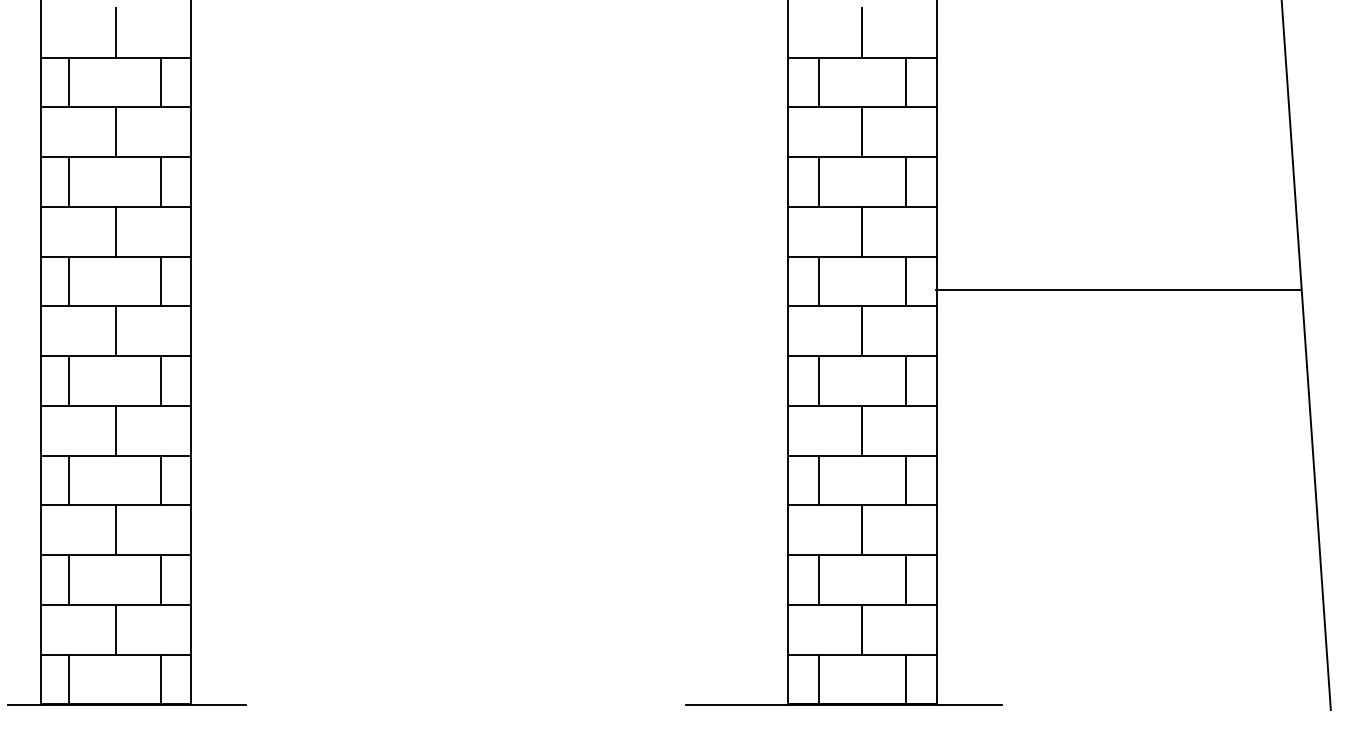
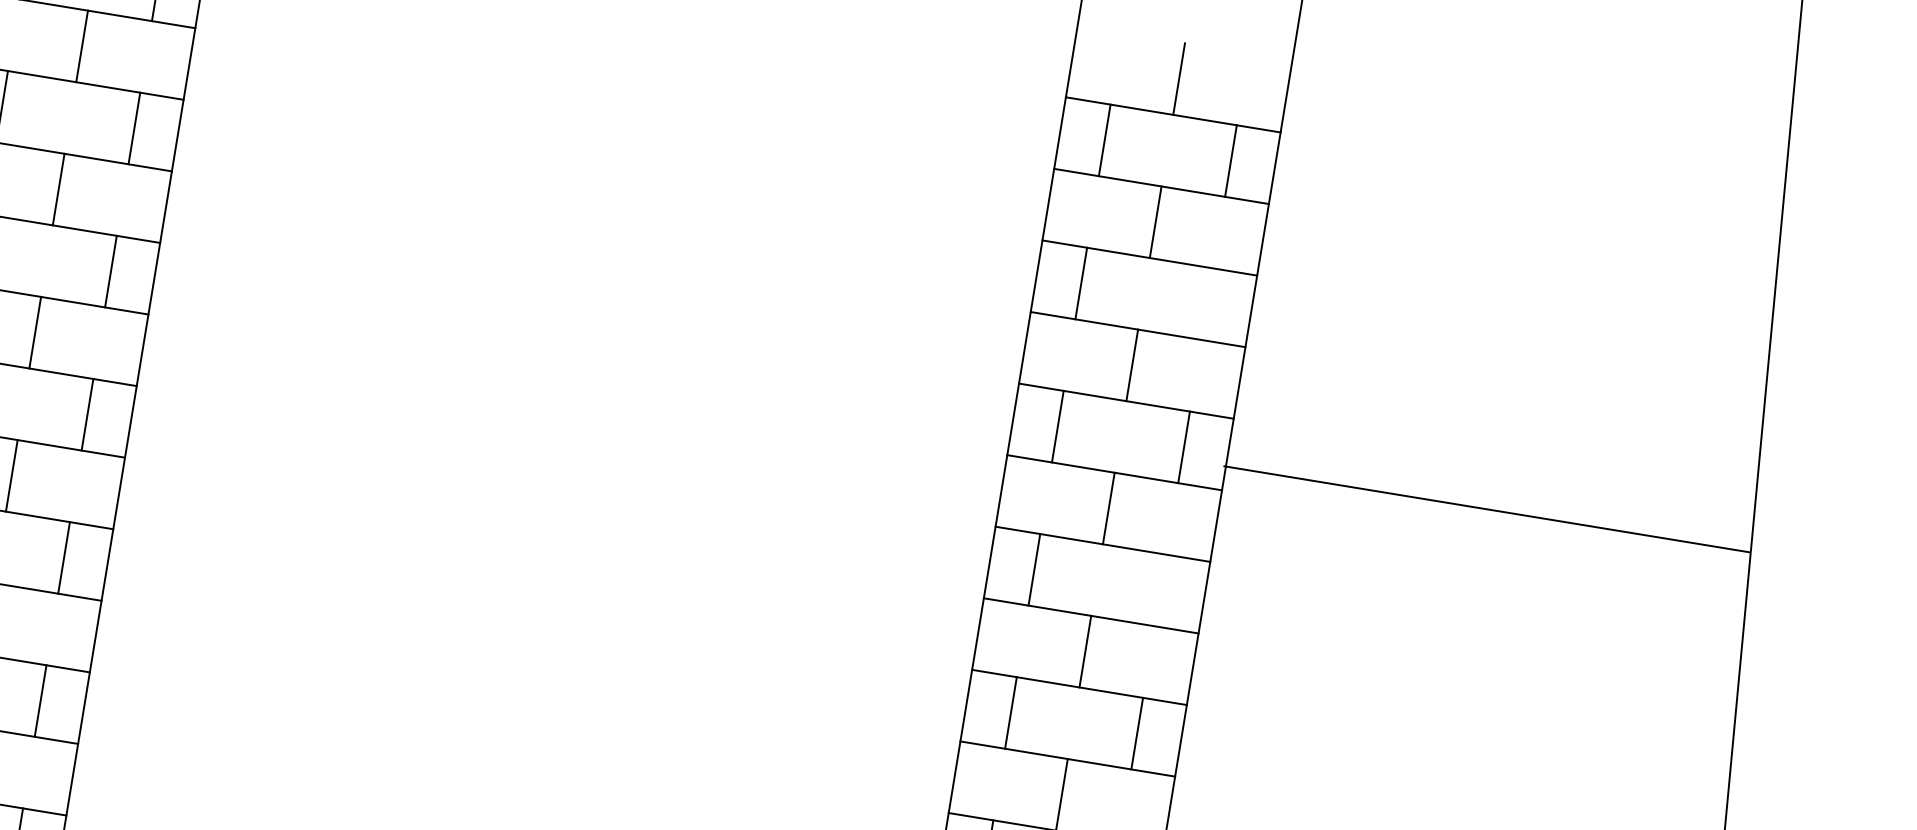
line: (906, 181) -> (1207, 303), removed
line: (906, 380) -> (1160, 589), removed

